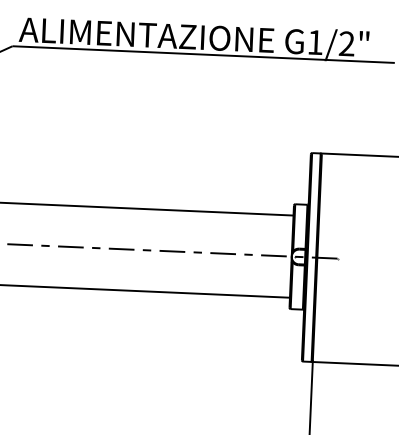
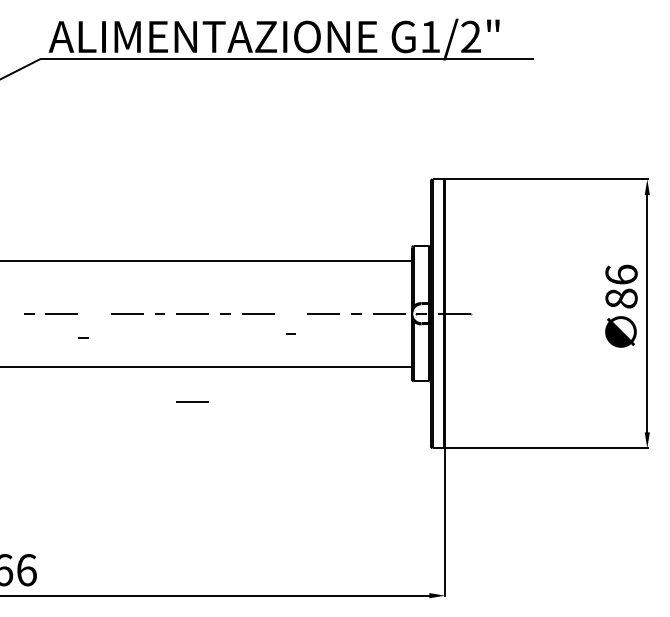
line: (45, 245) -> (83, 337), moved
line: (197, 252) -> (290, 333), moved
line: (118, 317) -> (192, 401), added

